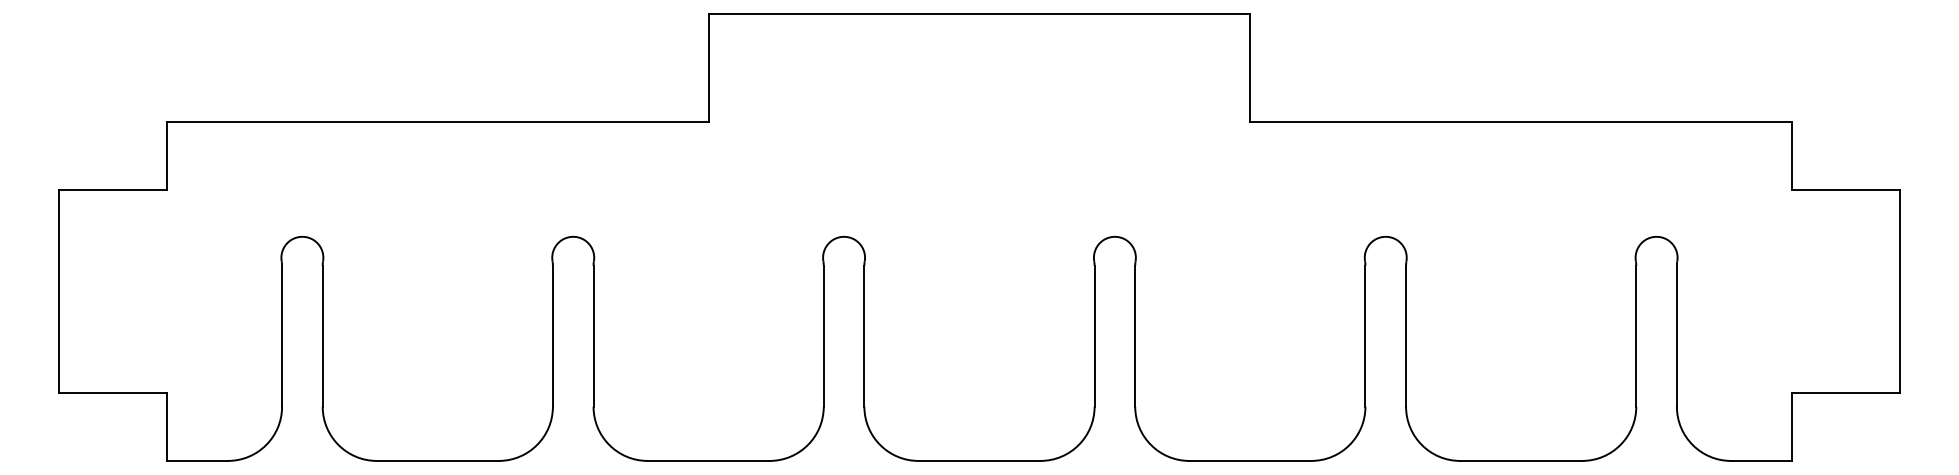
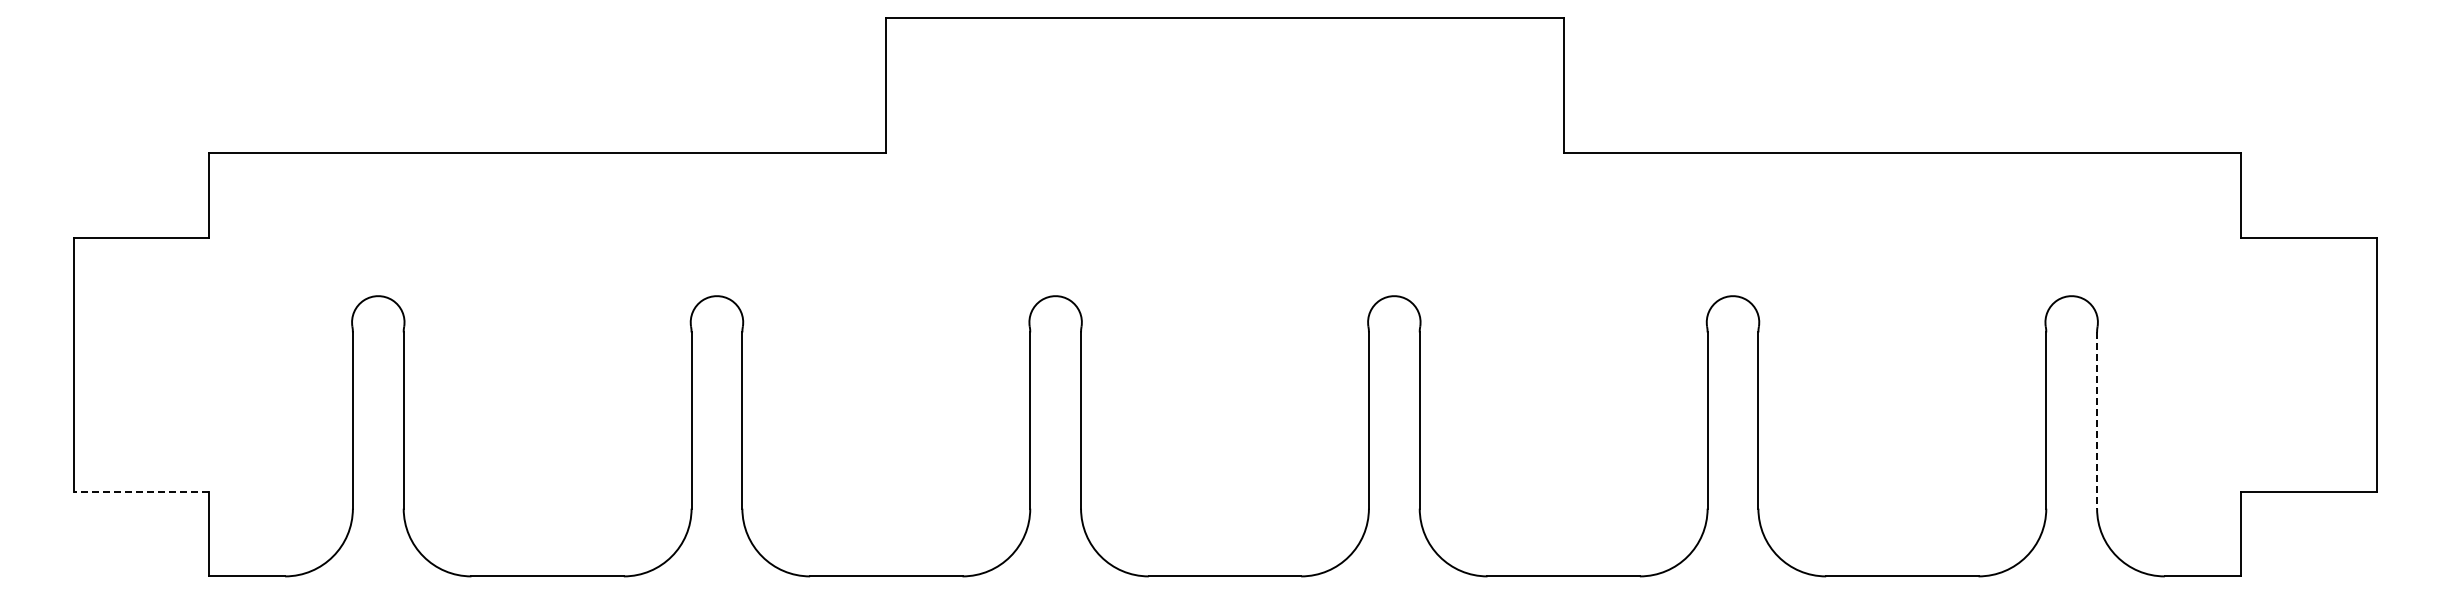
line: (1677, 337) -> (2097, 421), solid -> dashed
line: (113, 393) -> (141, 491), solid -> dashed

